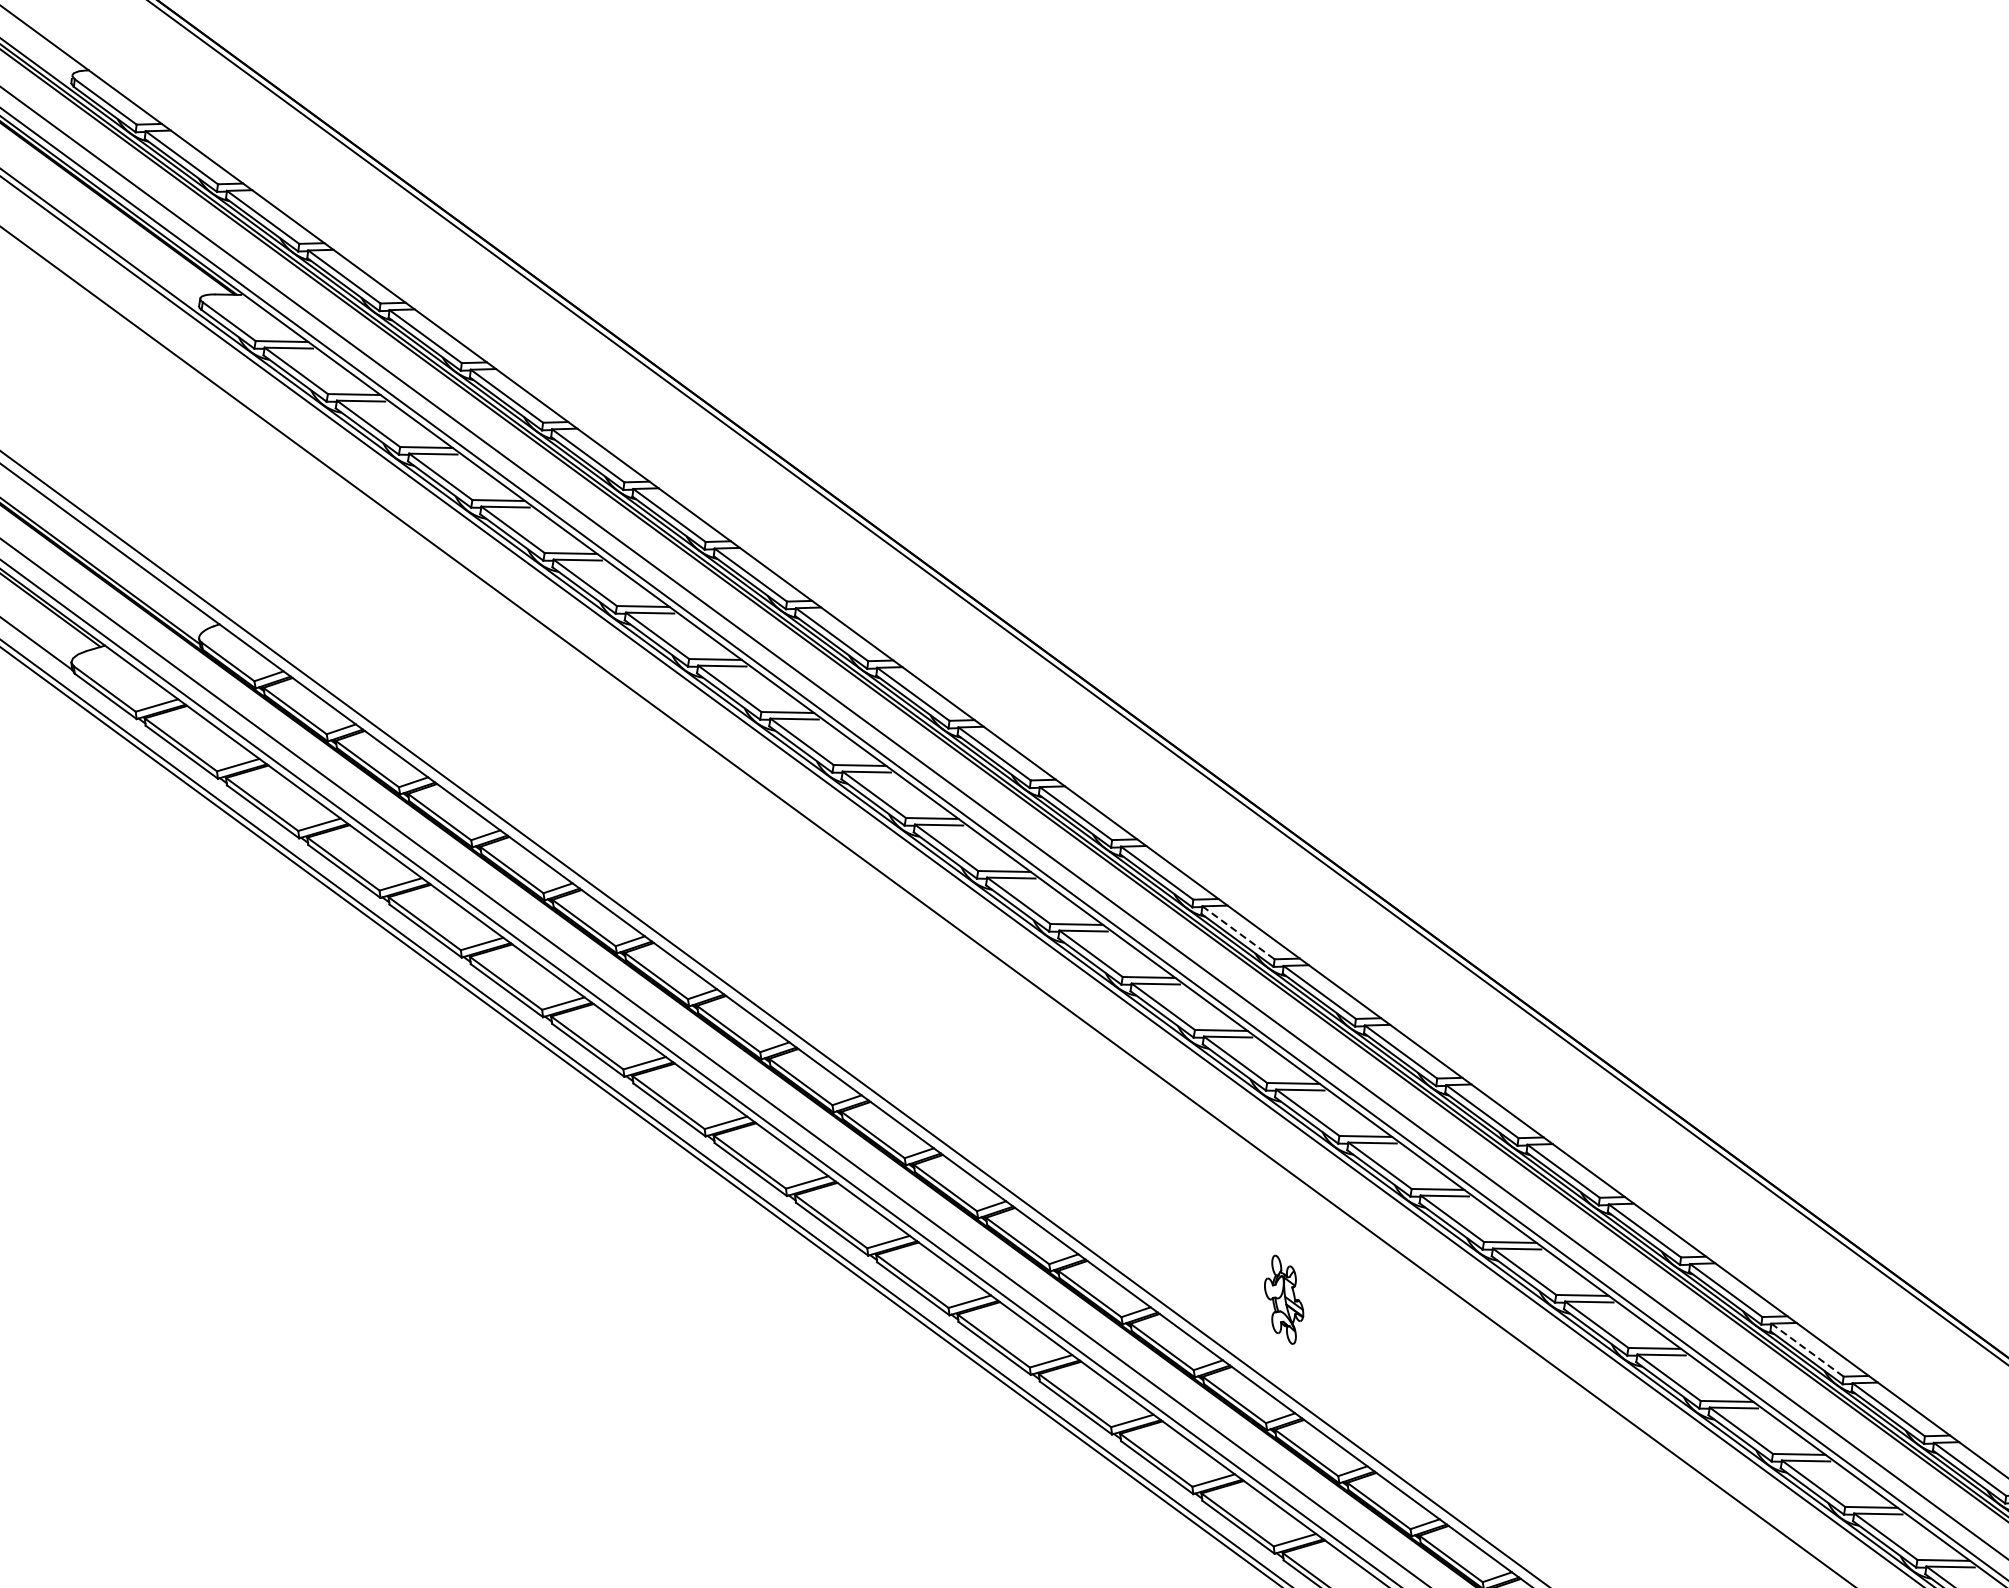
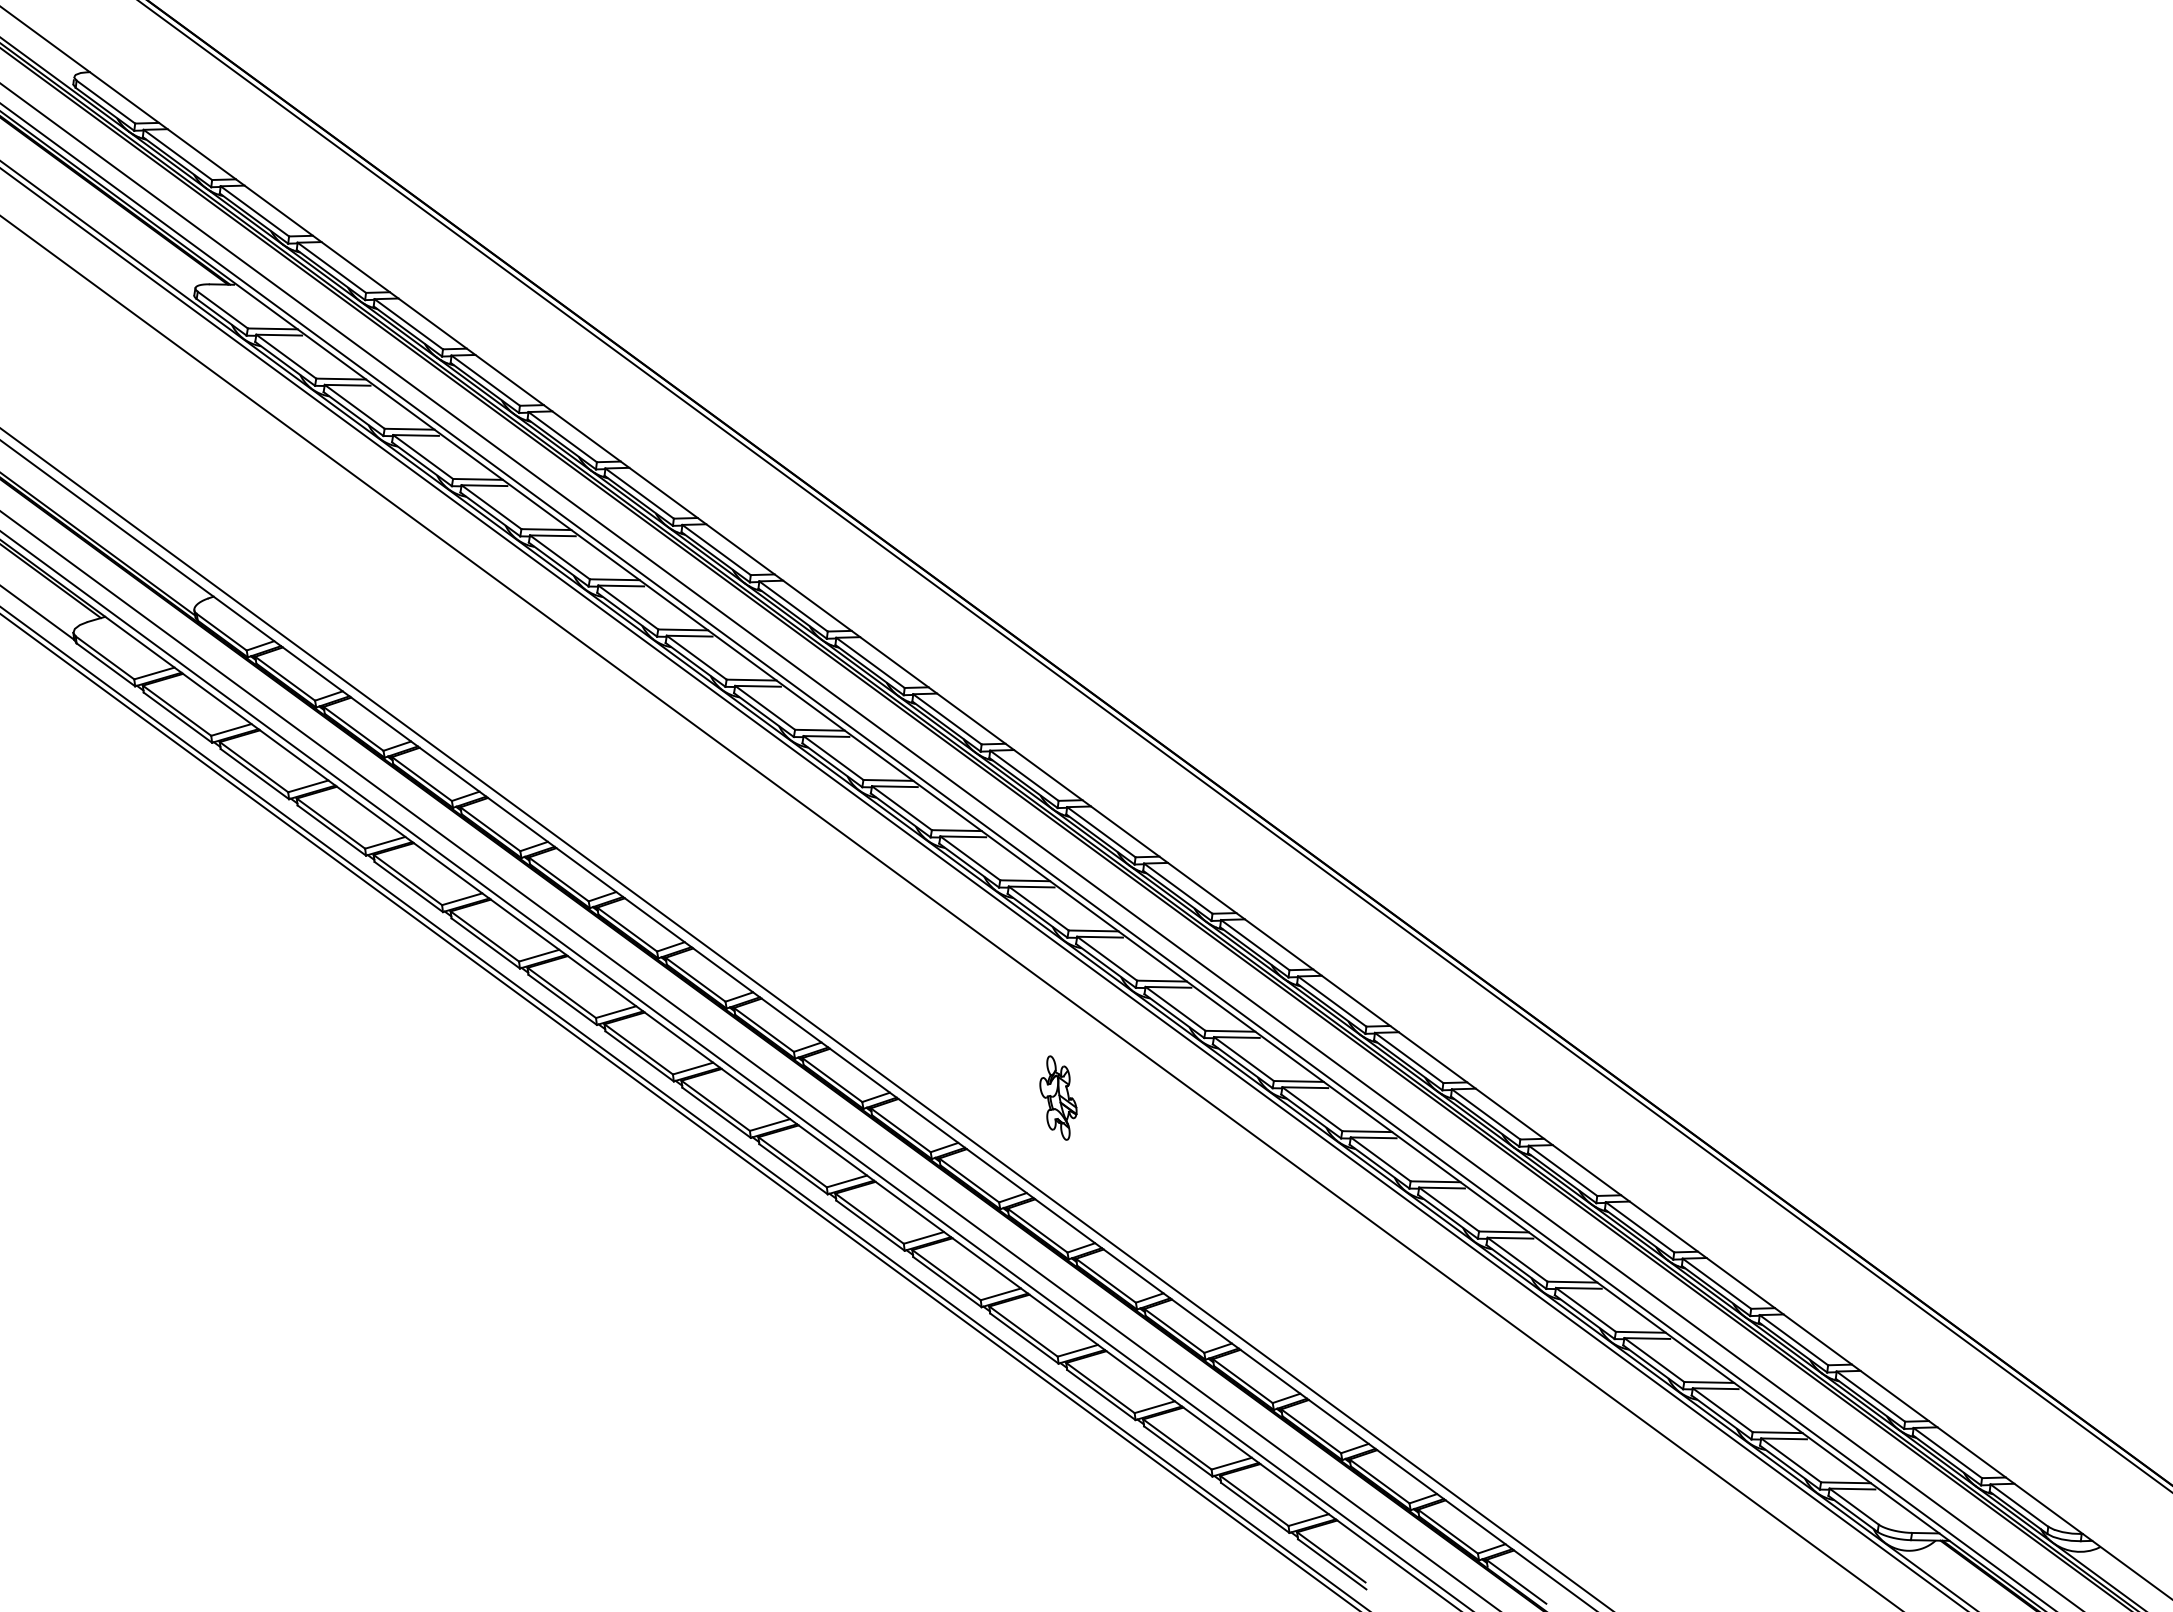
line: (1238, 932) -> (1178, 888), dashed -> solid
part: (1284, 1299) -> (1058, 1097), moved
line: (1808, 1350) -> (1717, 1284), dashed -> solid

